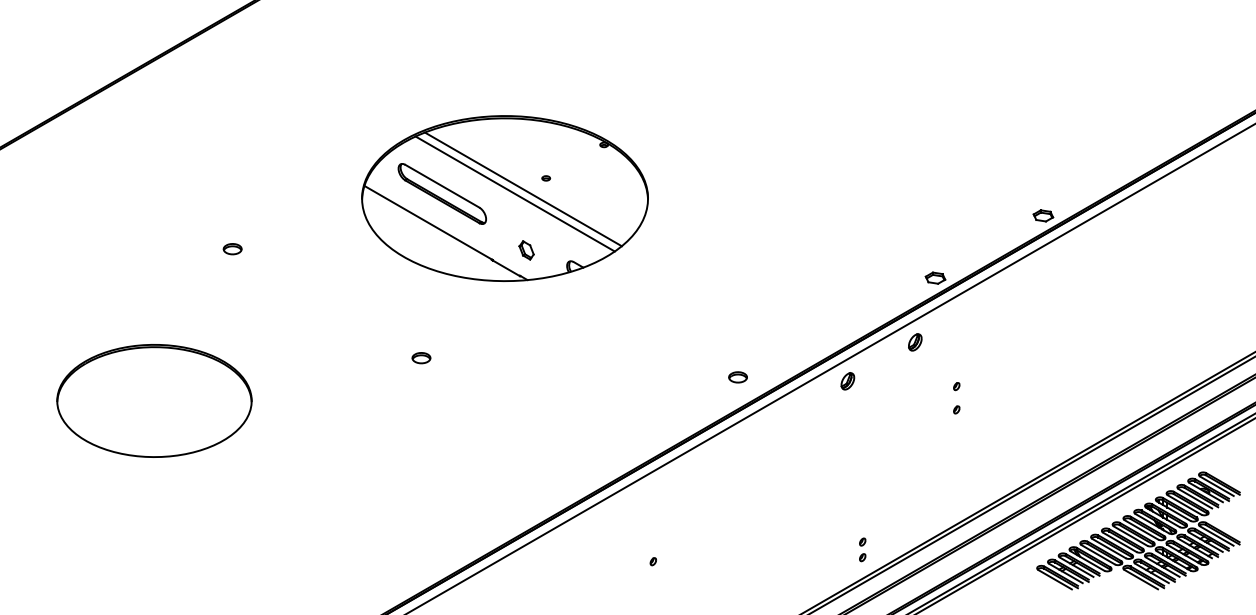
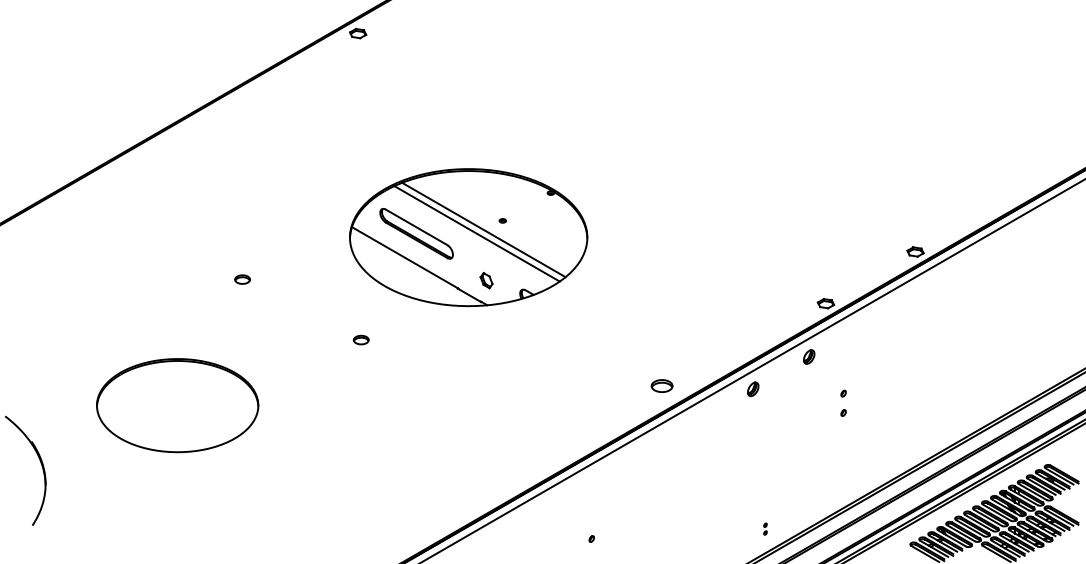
part: (420, 357) -> (360, 339), moved
part: (737, 376) -> (661, 385), size x1.4
part: (862, 548) -> (765, 528), size x0.6

